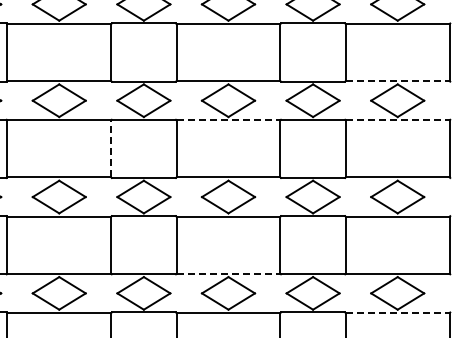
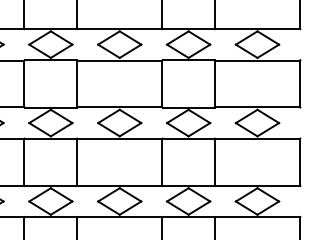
line: (397, 81) -> (257, 28), dashed -> solid
line: (228, 120) -> (119, 60), dashed -> solid
line: (397, 120) -> (257, 60), dashed -> solid
line: (111, 148) -> (24, 83), dashed -> solid
line: (228, 273) -> (119, 185), dashed -> solid
line: (397, 313) -> (257, 217), dashed -> solid

